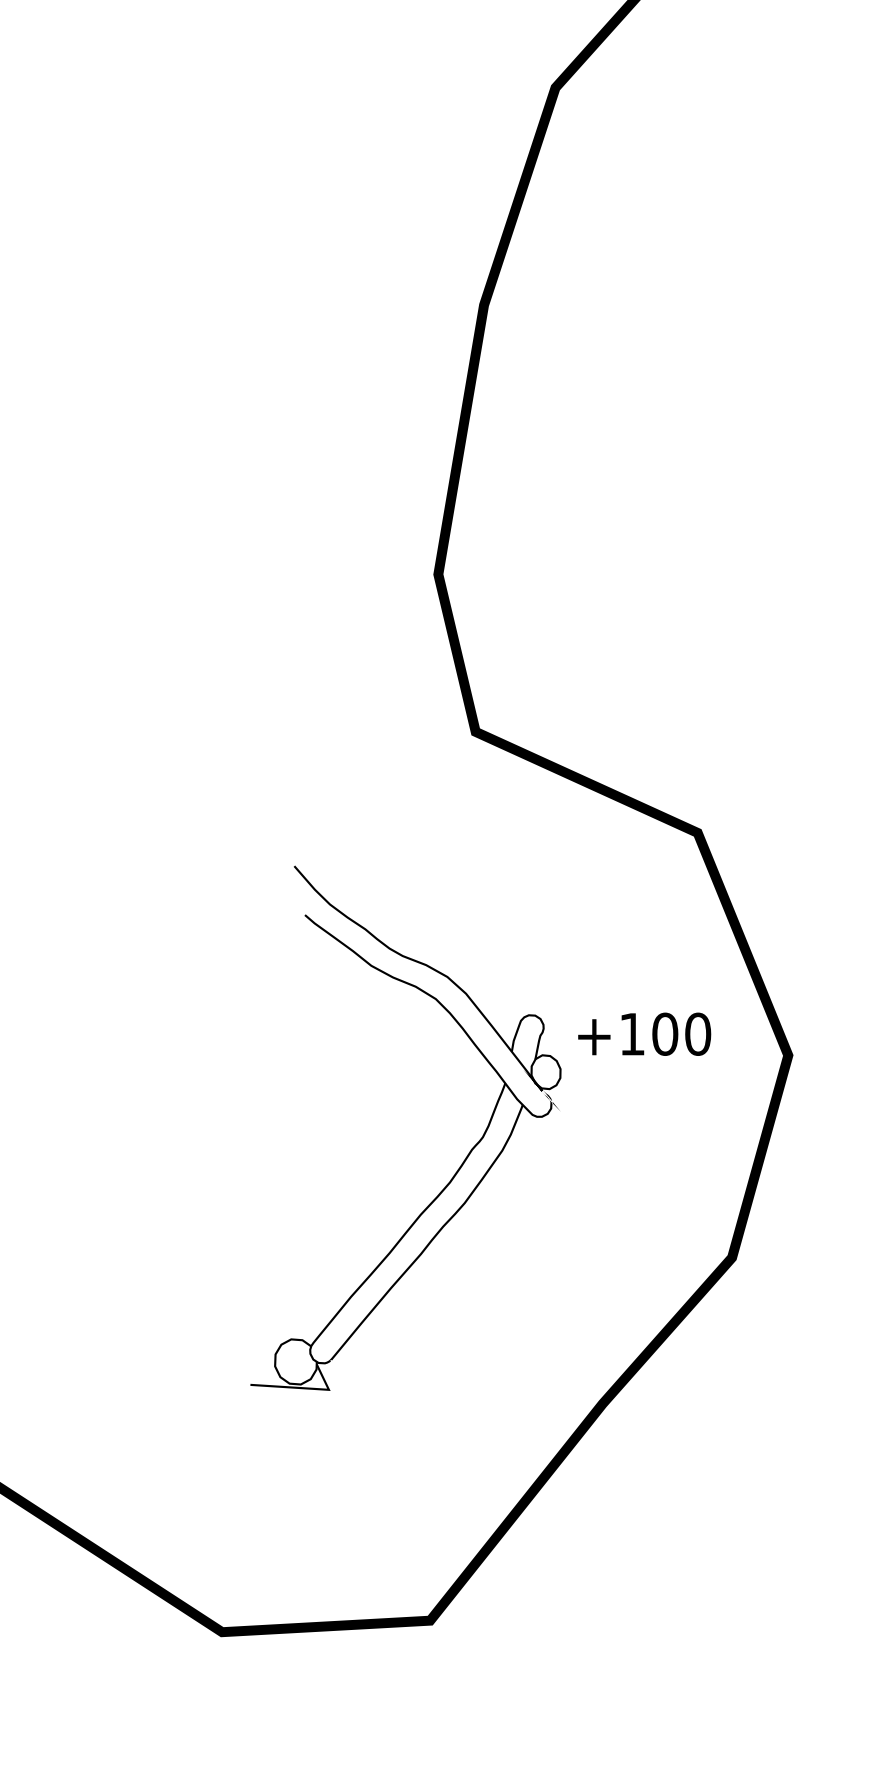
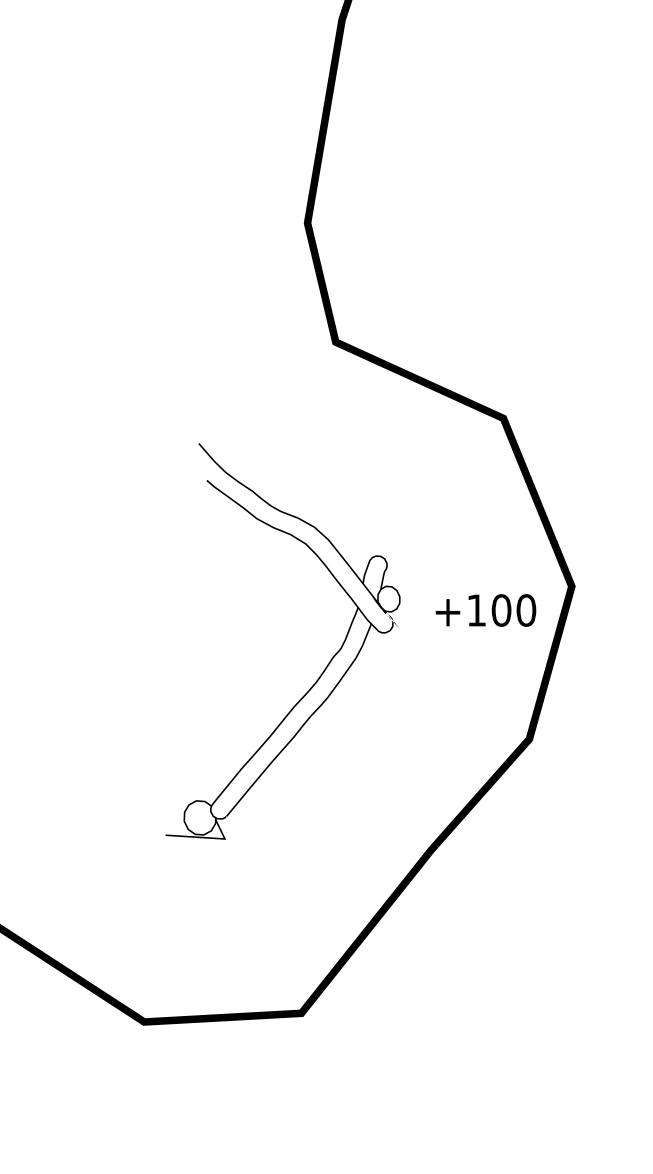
text: (644, 1033) -> (485, 609), moved

